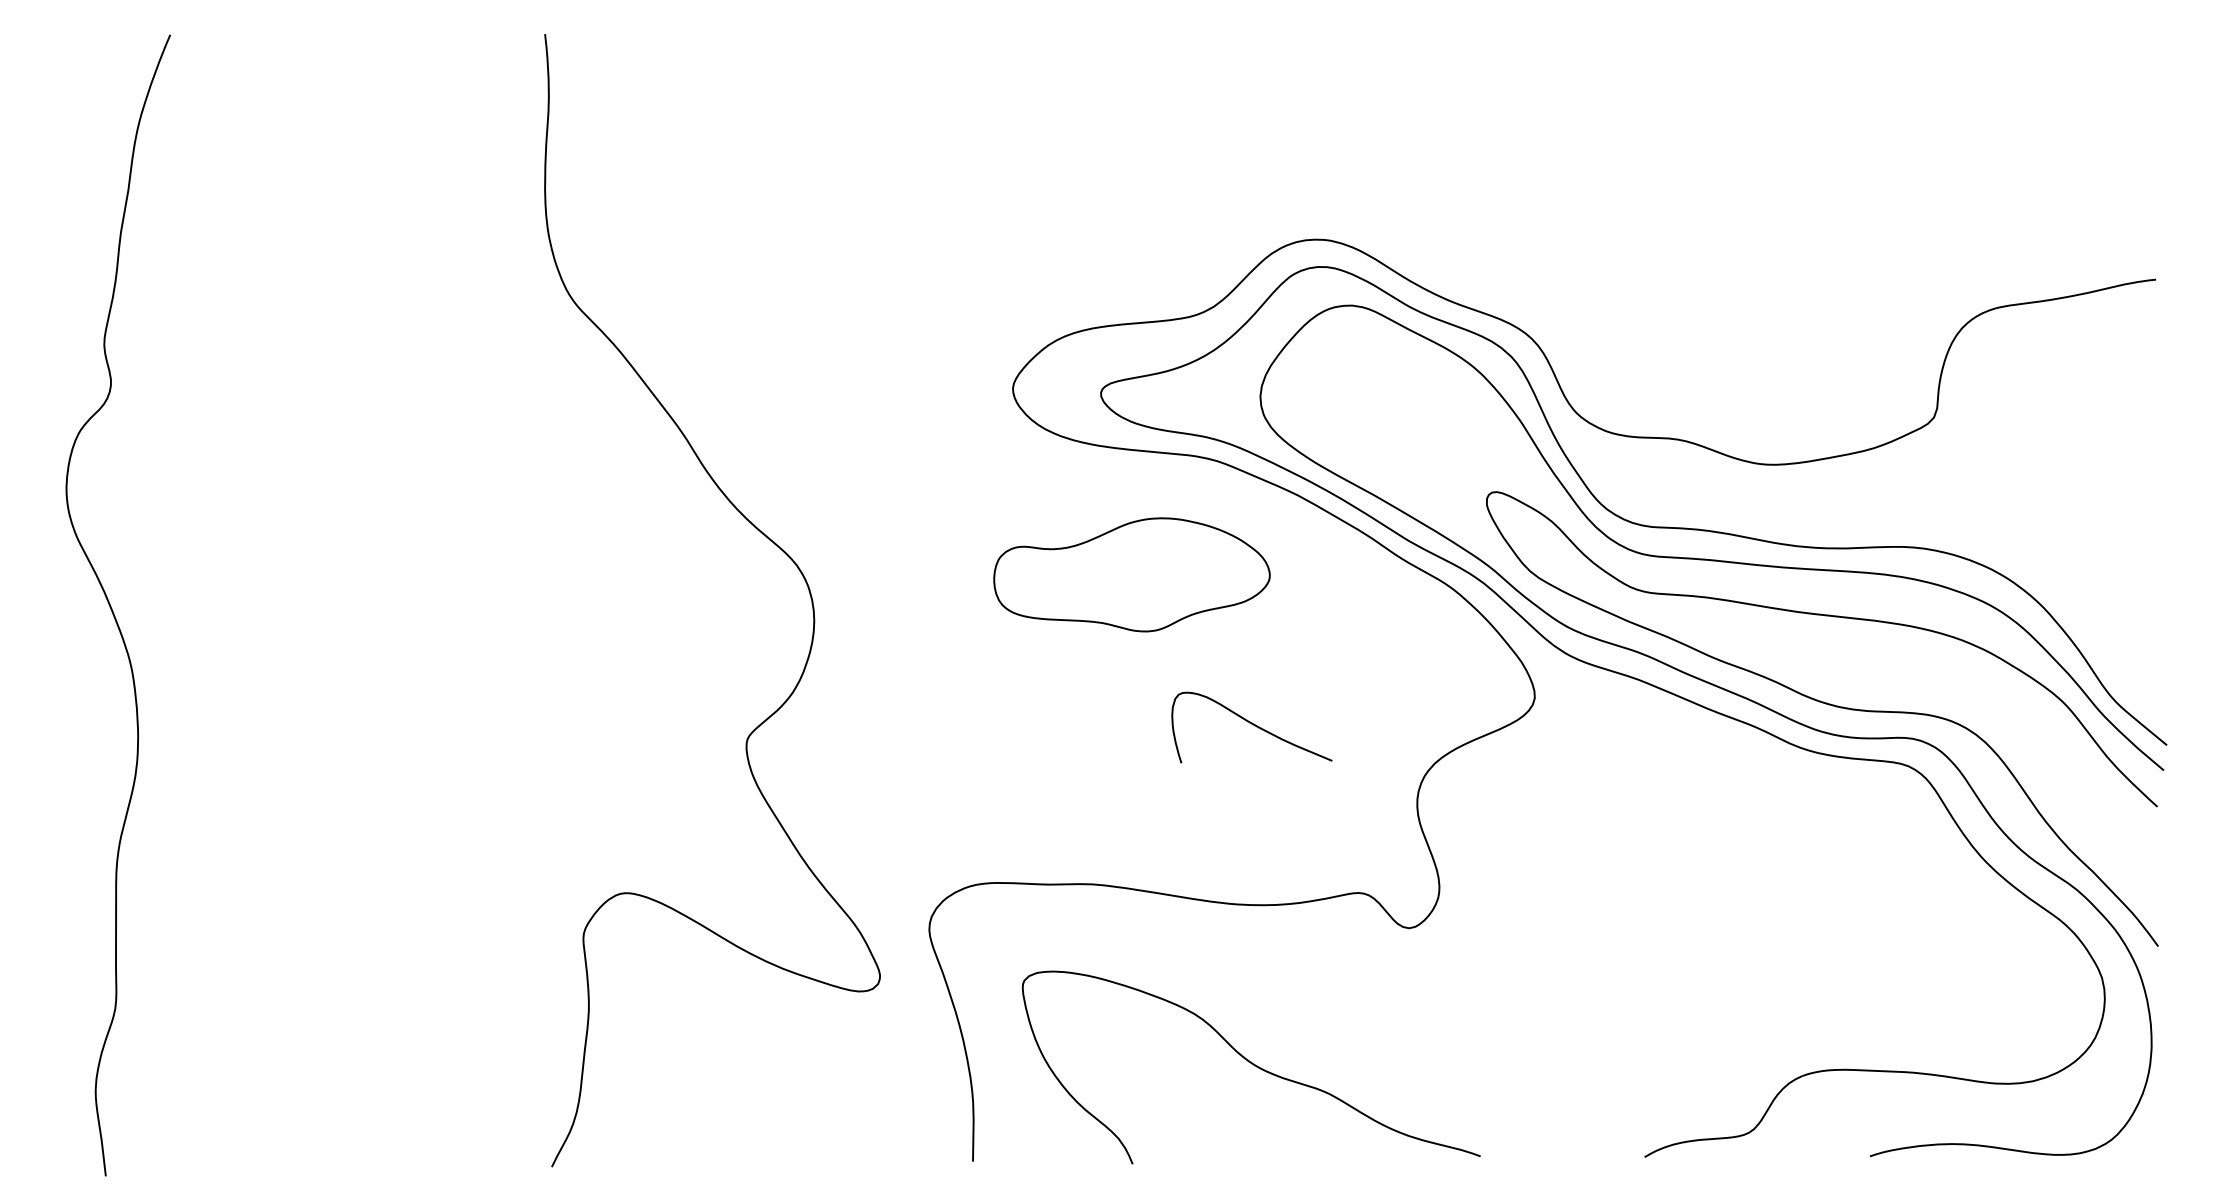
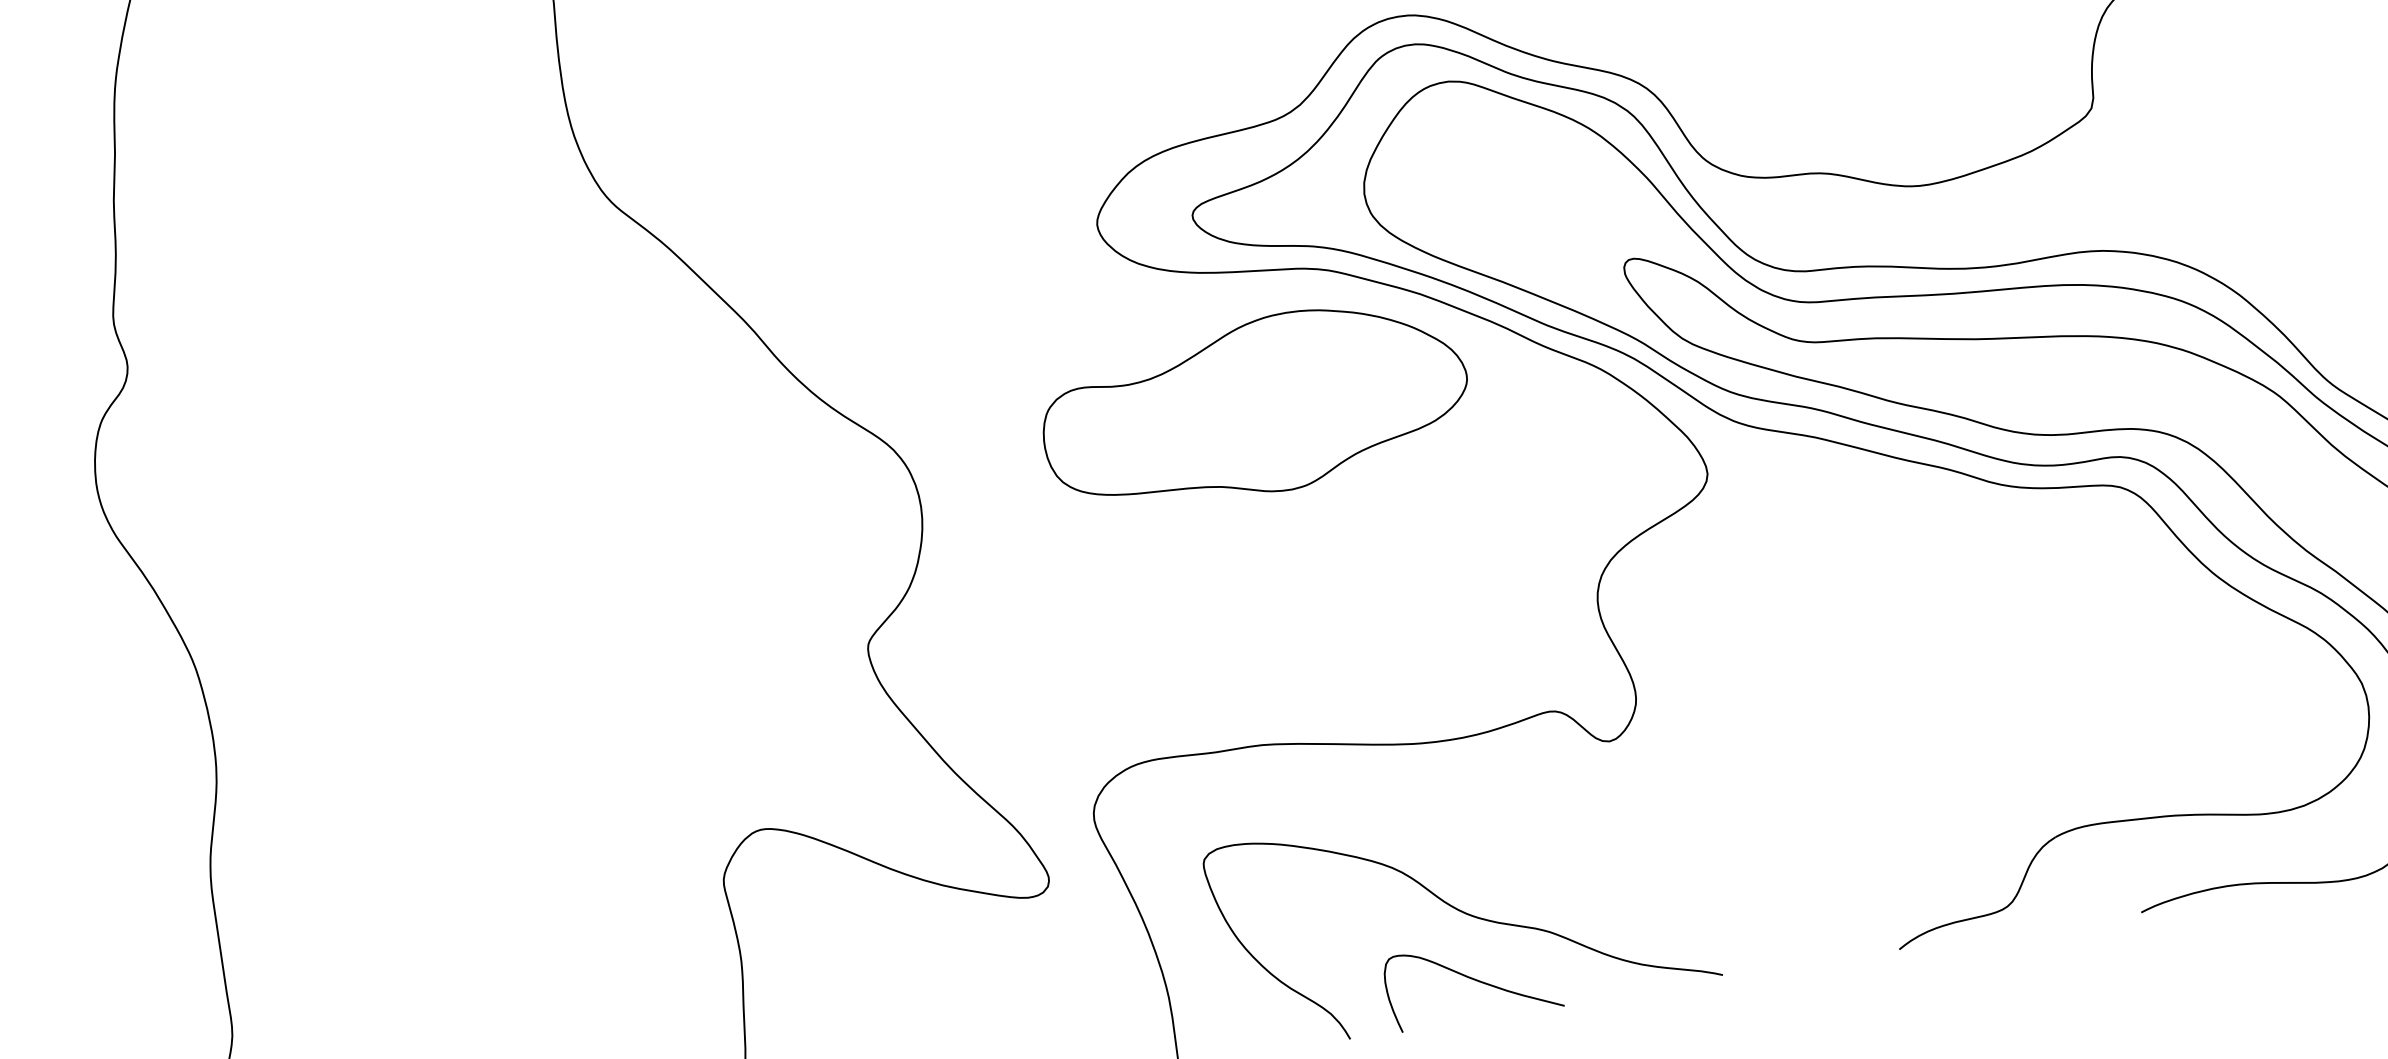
part: (1131, 574) -> (1254, 405), size x1.43
curve: (1253, 725) -> (1474, 980), moved

